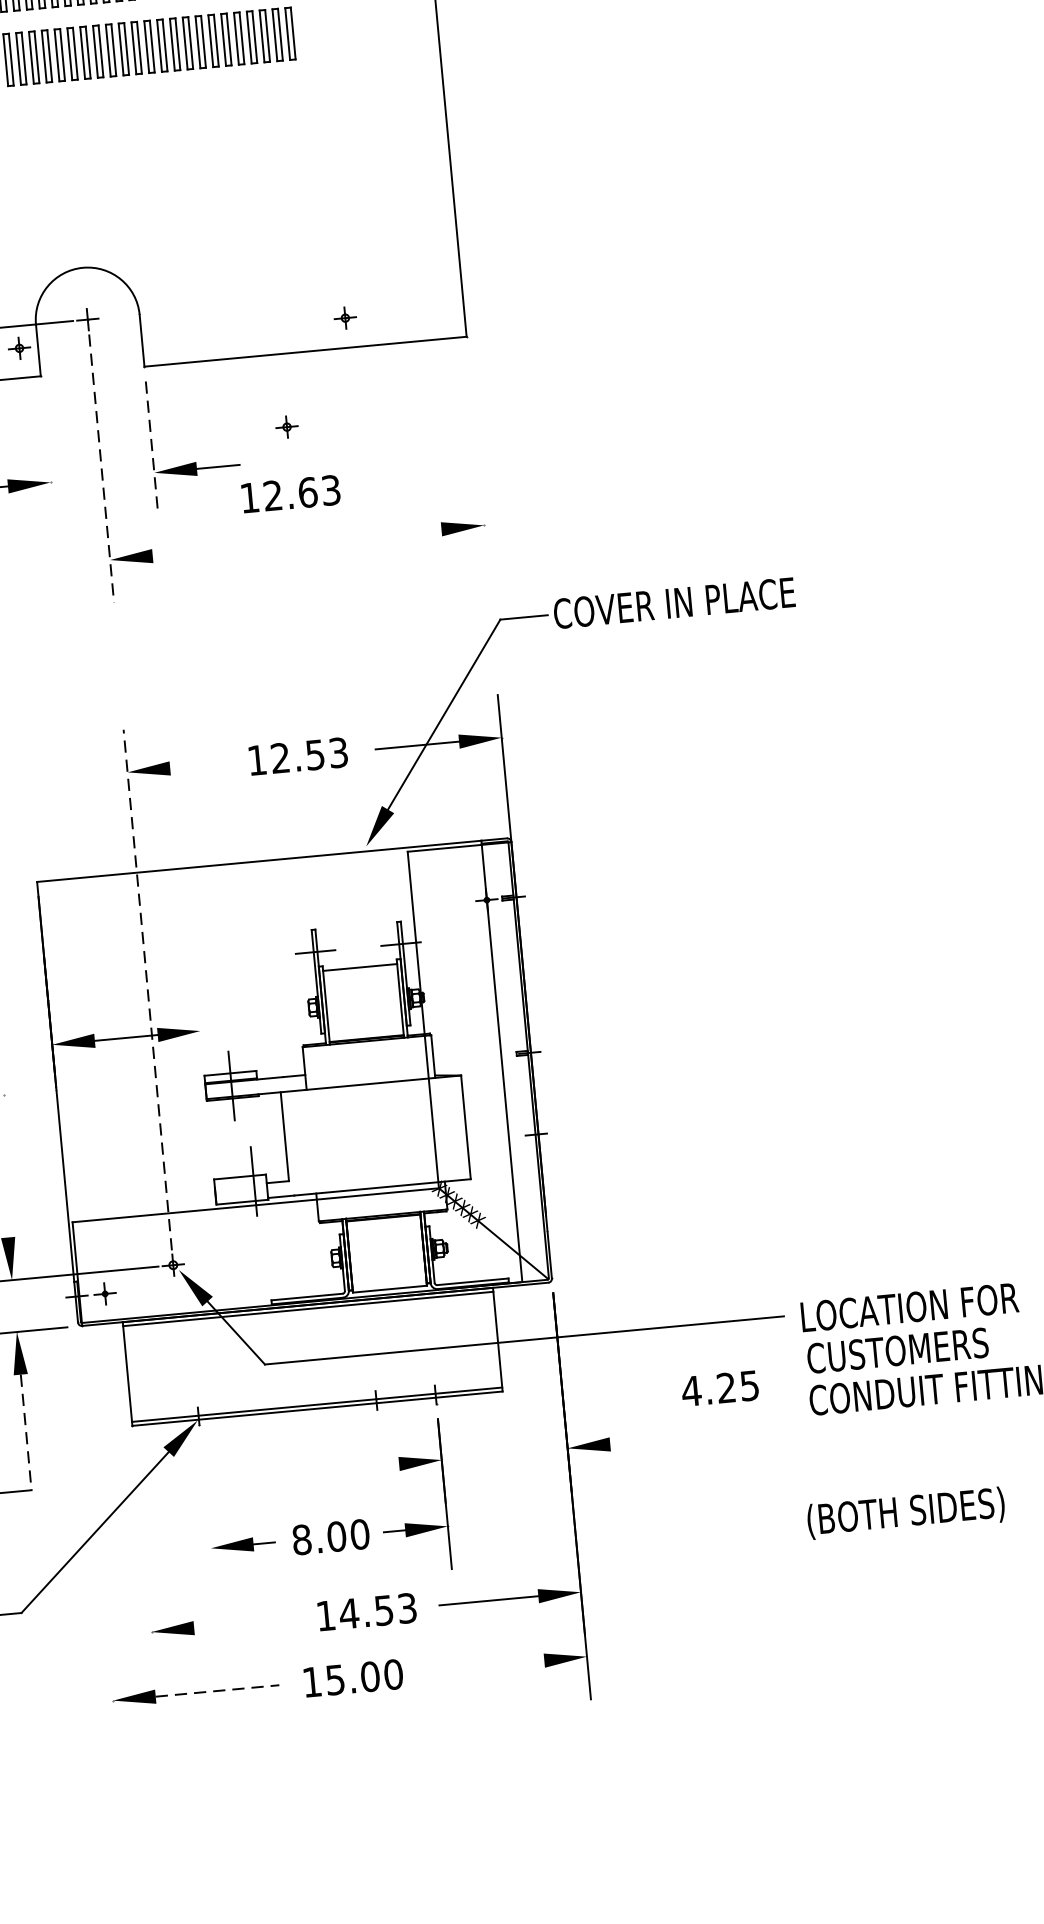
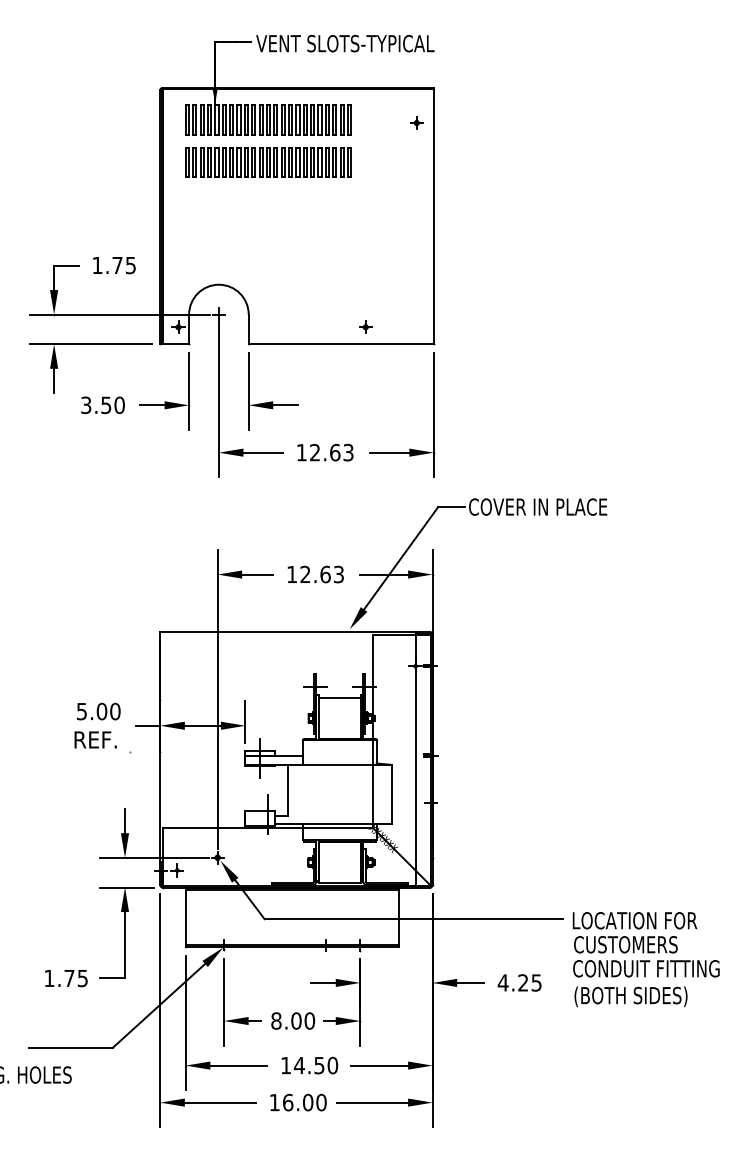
part: (286, 425) -> (326, 385), removed
line: (151, 448) -> (248, 391), dashed -> solid
line: (48, 456) -> (189, 390), added
line: (477, 458) -> (433, 414), added
line: (100, 469) -> (218, 400), dashed -> solid
text: (291, 493) -> (325, 452), moved
line: (406, 532) -> (389, 452), added
line: (185, 552) -> (262, 452), added
text: (315, 754) -> (325, 574), 12.53 -> 12.63
line: (196, 765) -> (257, 574), added
line: (147, 989) -> (217, 699), dashed -> solid
line: (199, 1023) -> (245, 721), added
line: (29, 1046) -> (147, 725), added
line: (6, 1215) -> (125, 820), added
text: (719, 1387) -> (519, 982), moved
line: (27, 1432) -> (125, 945), dashed -> solid
line: (633, 1441) -> (470, 982), added
line: (377, 1465) -> (323, 982), added
text: (905, 1512) -> (630, 996), moved
line: (208, 1514) -> (224, 1001), added
line: (98, 1540) -> (160, 1010), added
line: (143, 1557) -> (185, 1022), added
text: (406, 1608) -> (332, 1065), 14.53 -> 14.50
line: (243, 1623) -> (238, 1065), added
line: (482, 1666) -> (372, 1102), added
text: (336, 1679) -> (288, 1102), 15.00 -> 16.00
line: (217, 1690) -> (220, 1102), dashed -> solid

